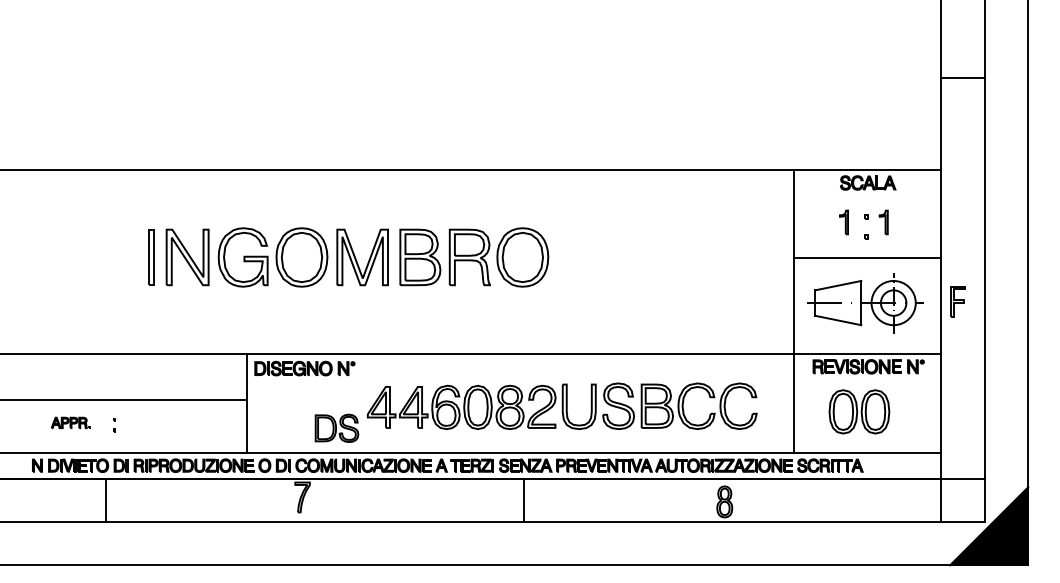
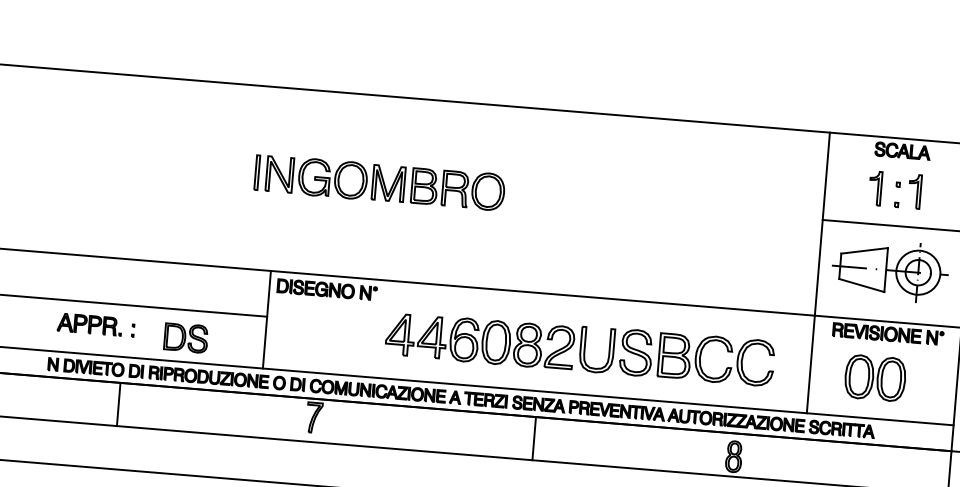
part: (843, 222) -> (875, 188), size x1.43
part: (883, 222) -> (914, 191), size x1.43
part: (348, 257) -> (379, 182), size x0.62
part: (70, 422) -> (89, 324), size x1.67
part: (336, 427) -> (185, 337), moved

